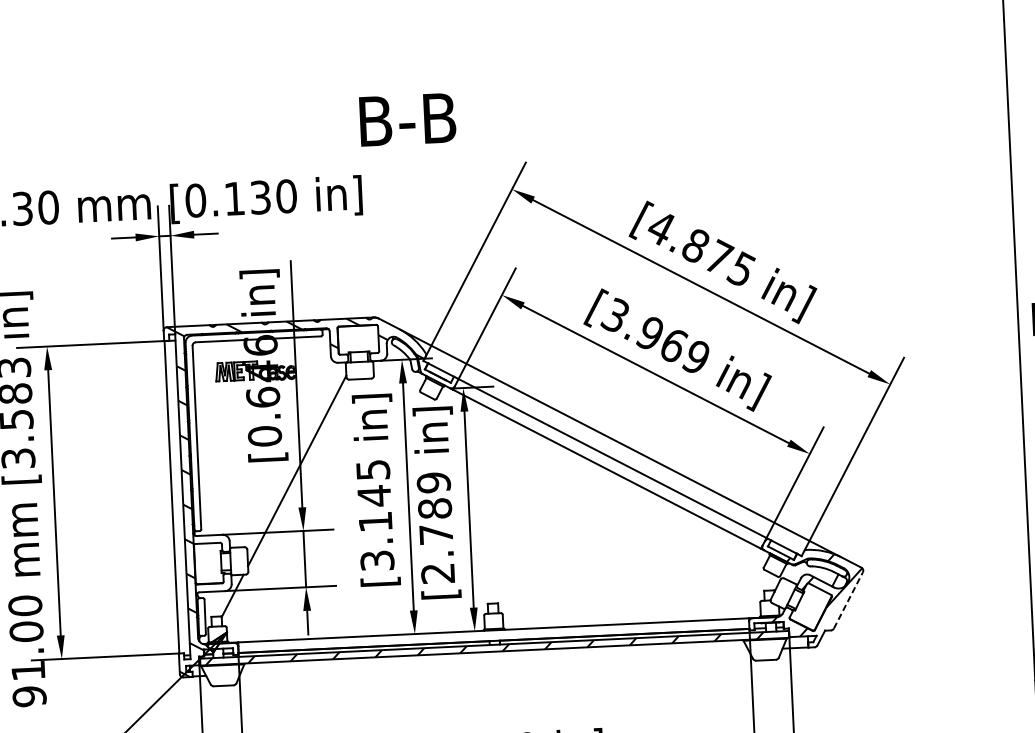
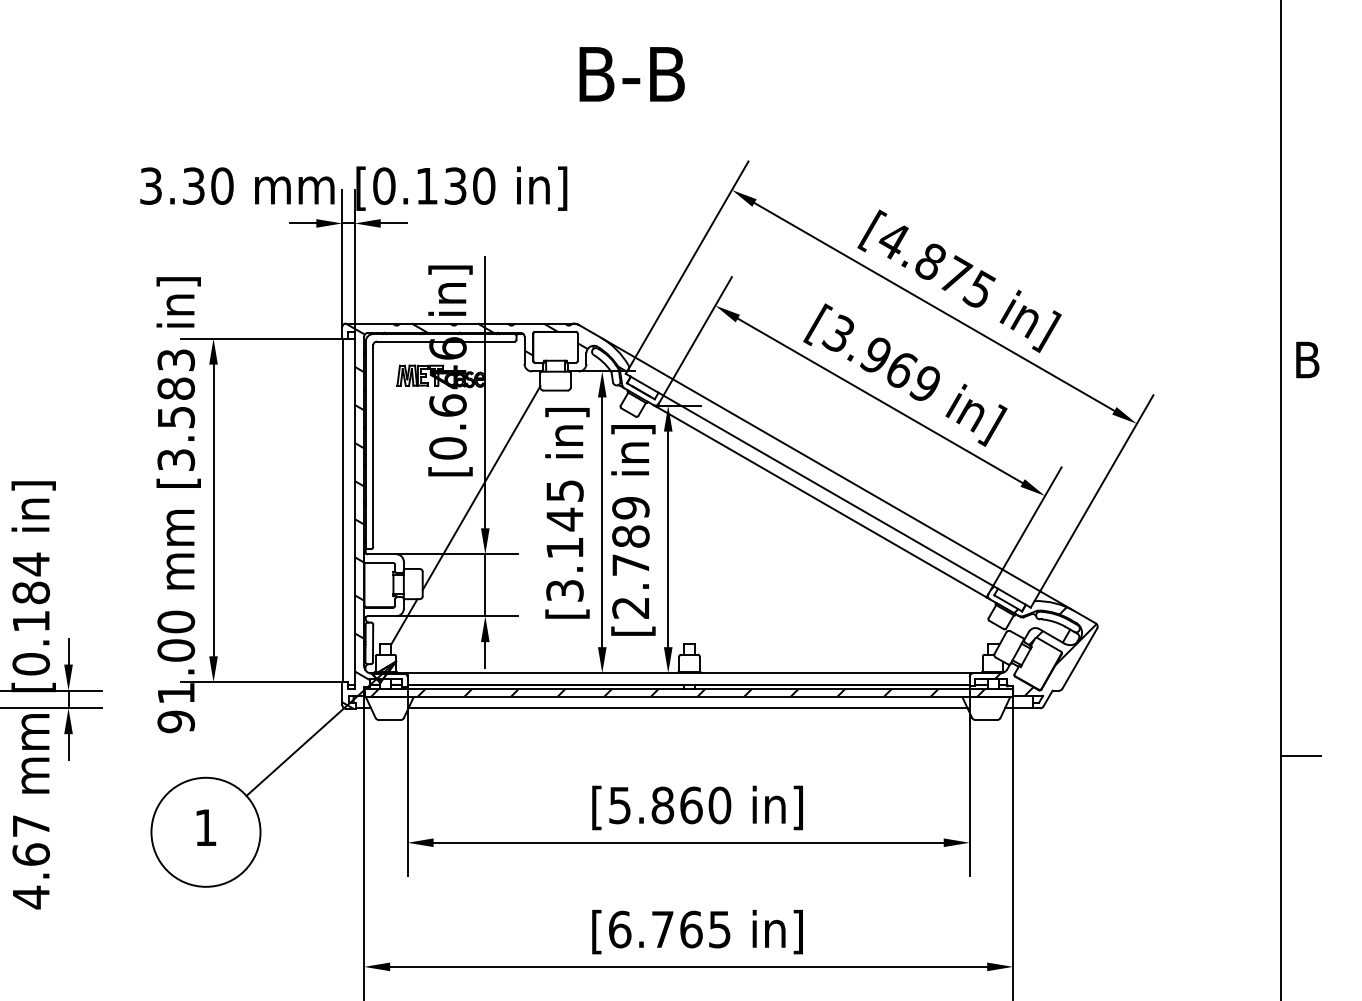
text: (407, 119) -> (631, 74), moved
line: (848, 600) -> (1079, 658), dashed -> solid
line: (493, 662) -> (687, 708), added

